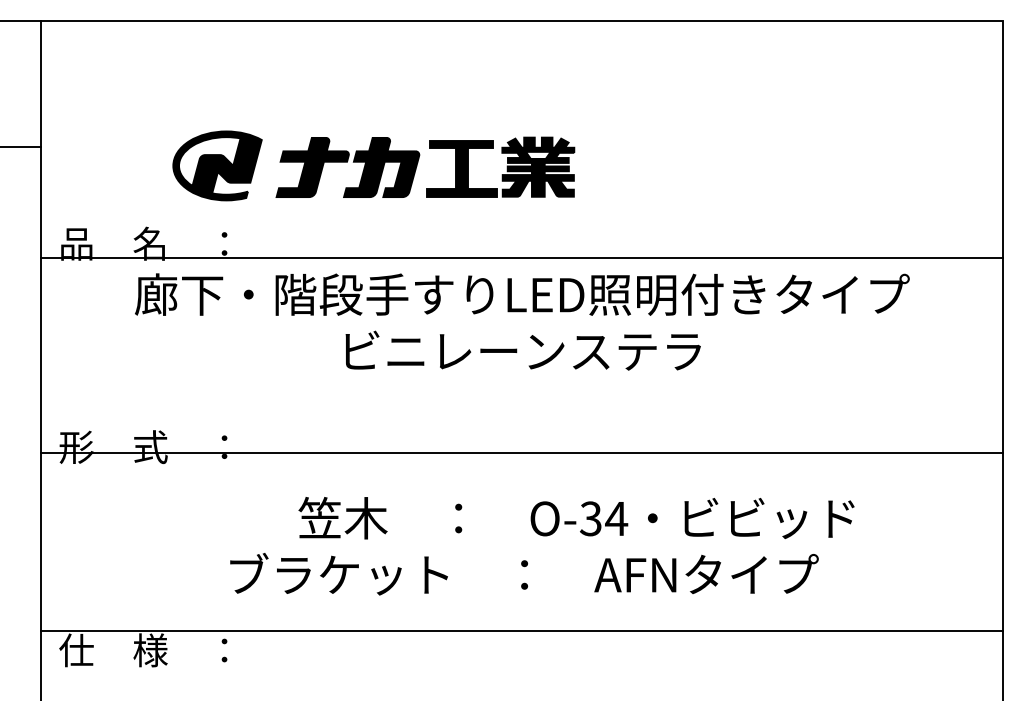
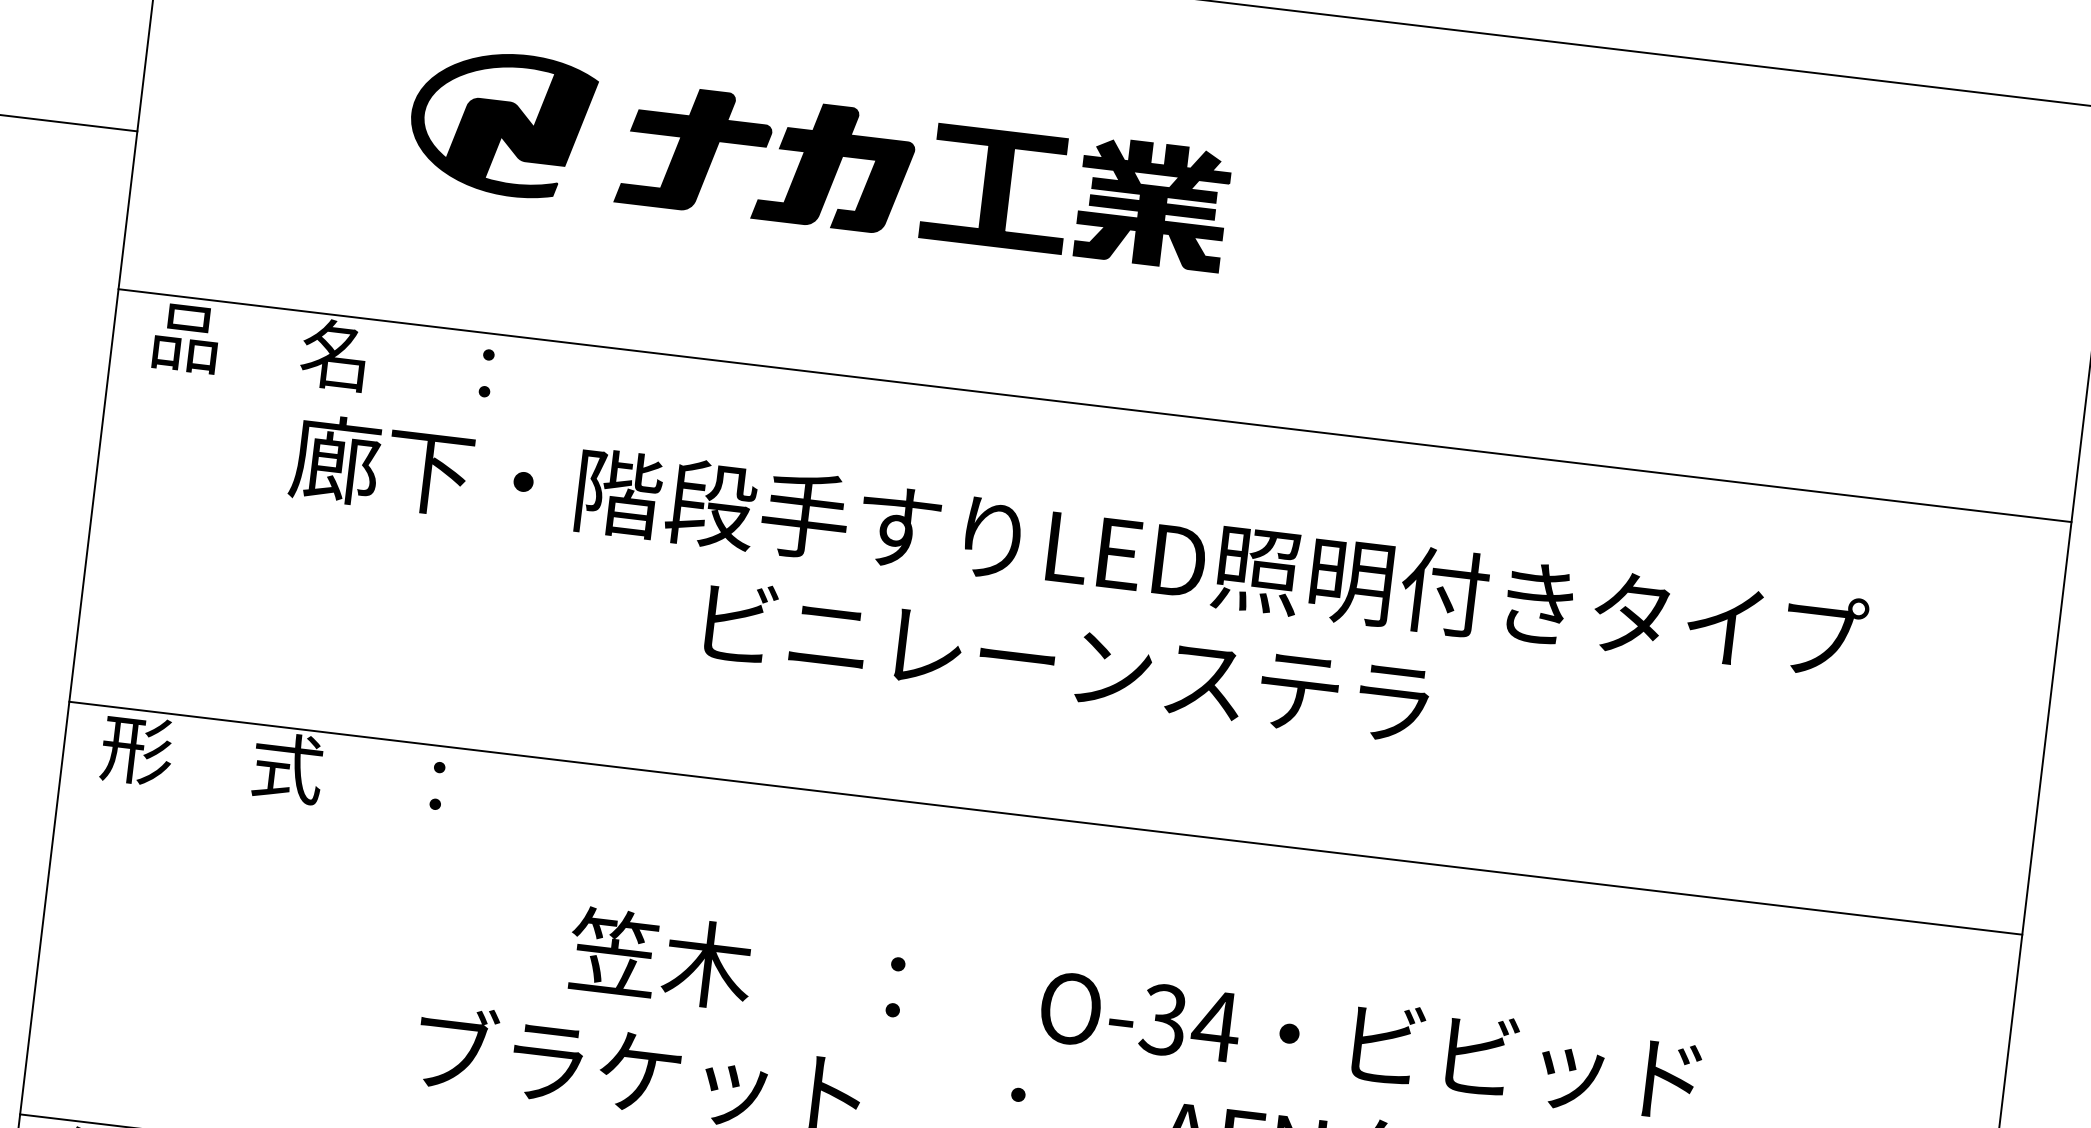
part: (373, 165) -> (818, 160), moved
line: (521, 258) -> (1094, 405), moved
line: (521, 452) -> (1045, 817), moved

